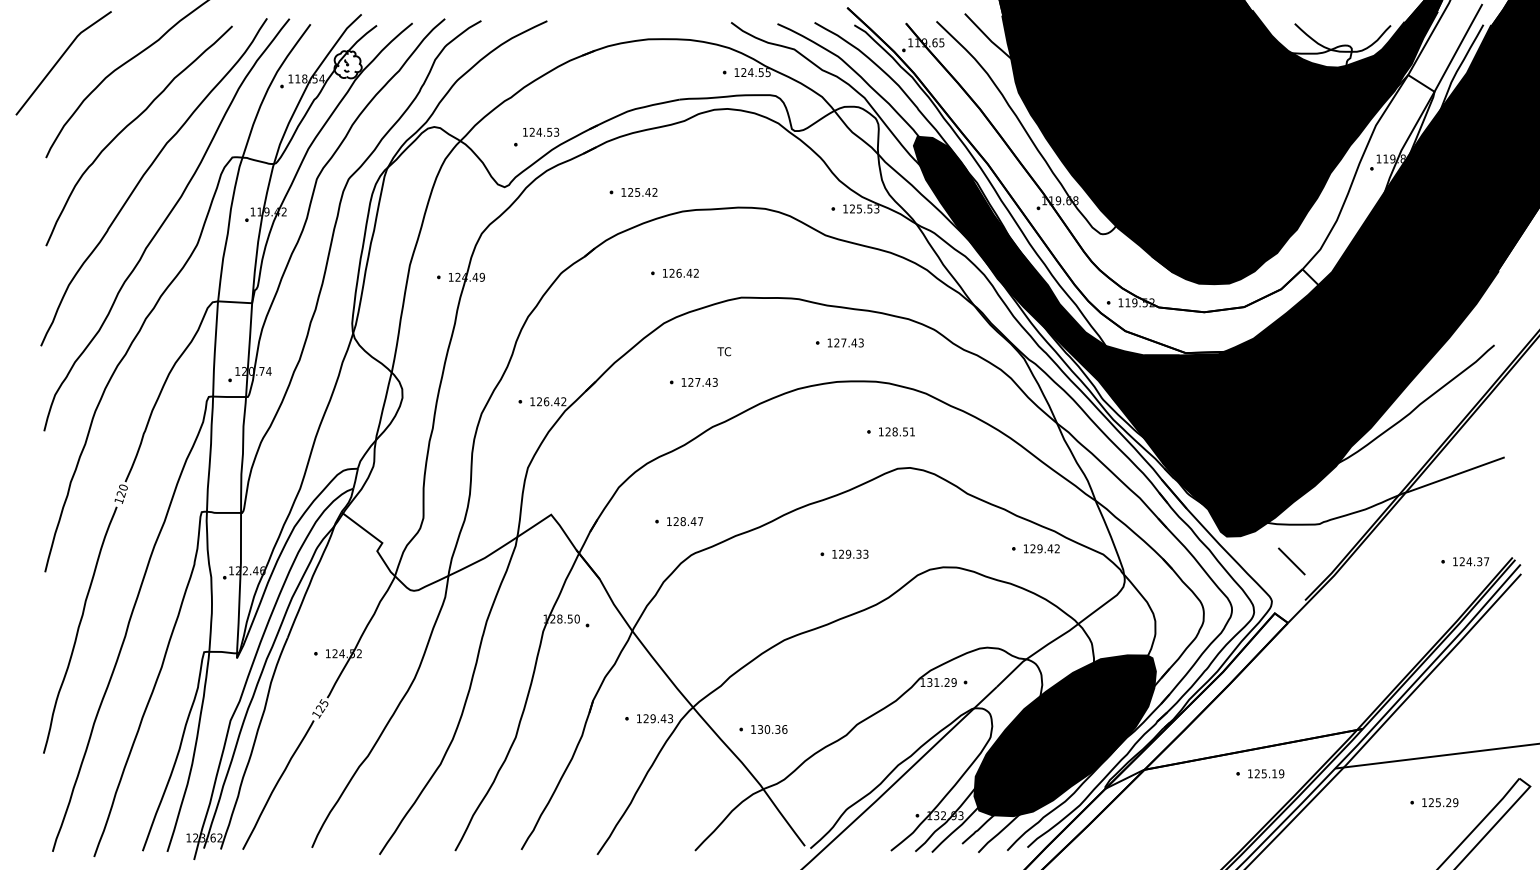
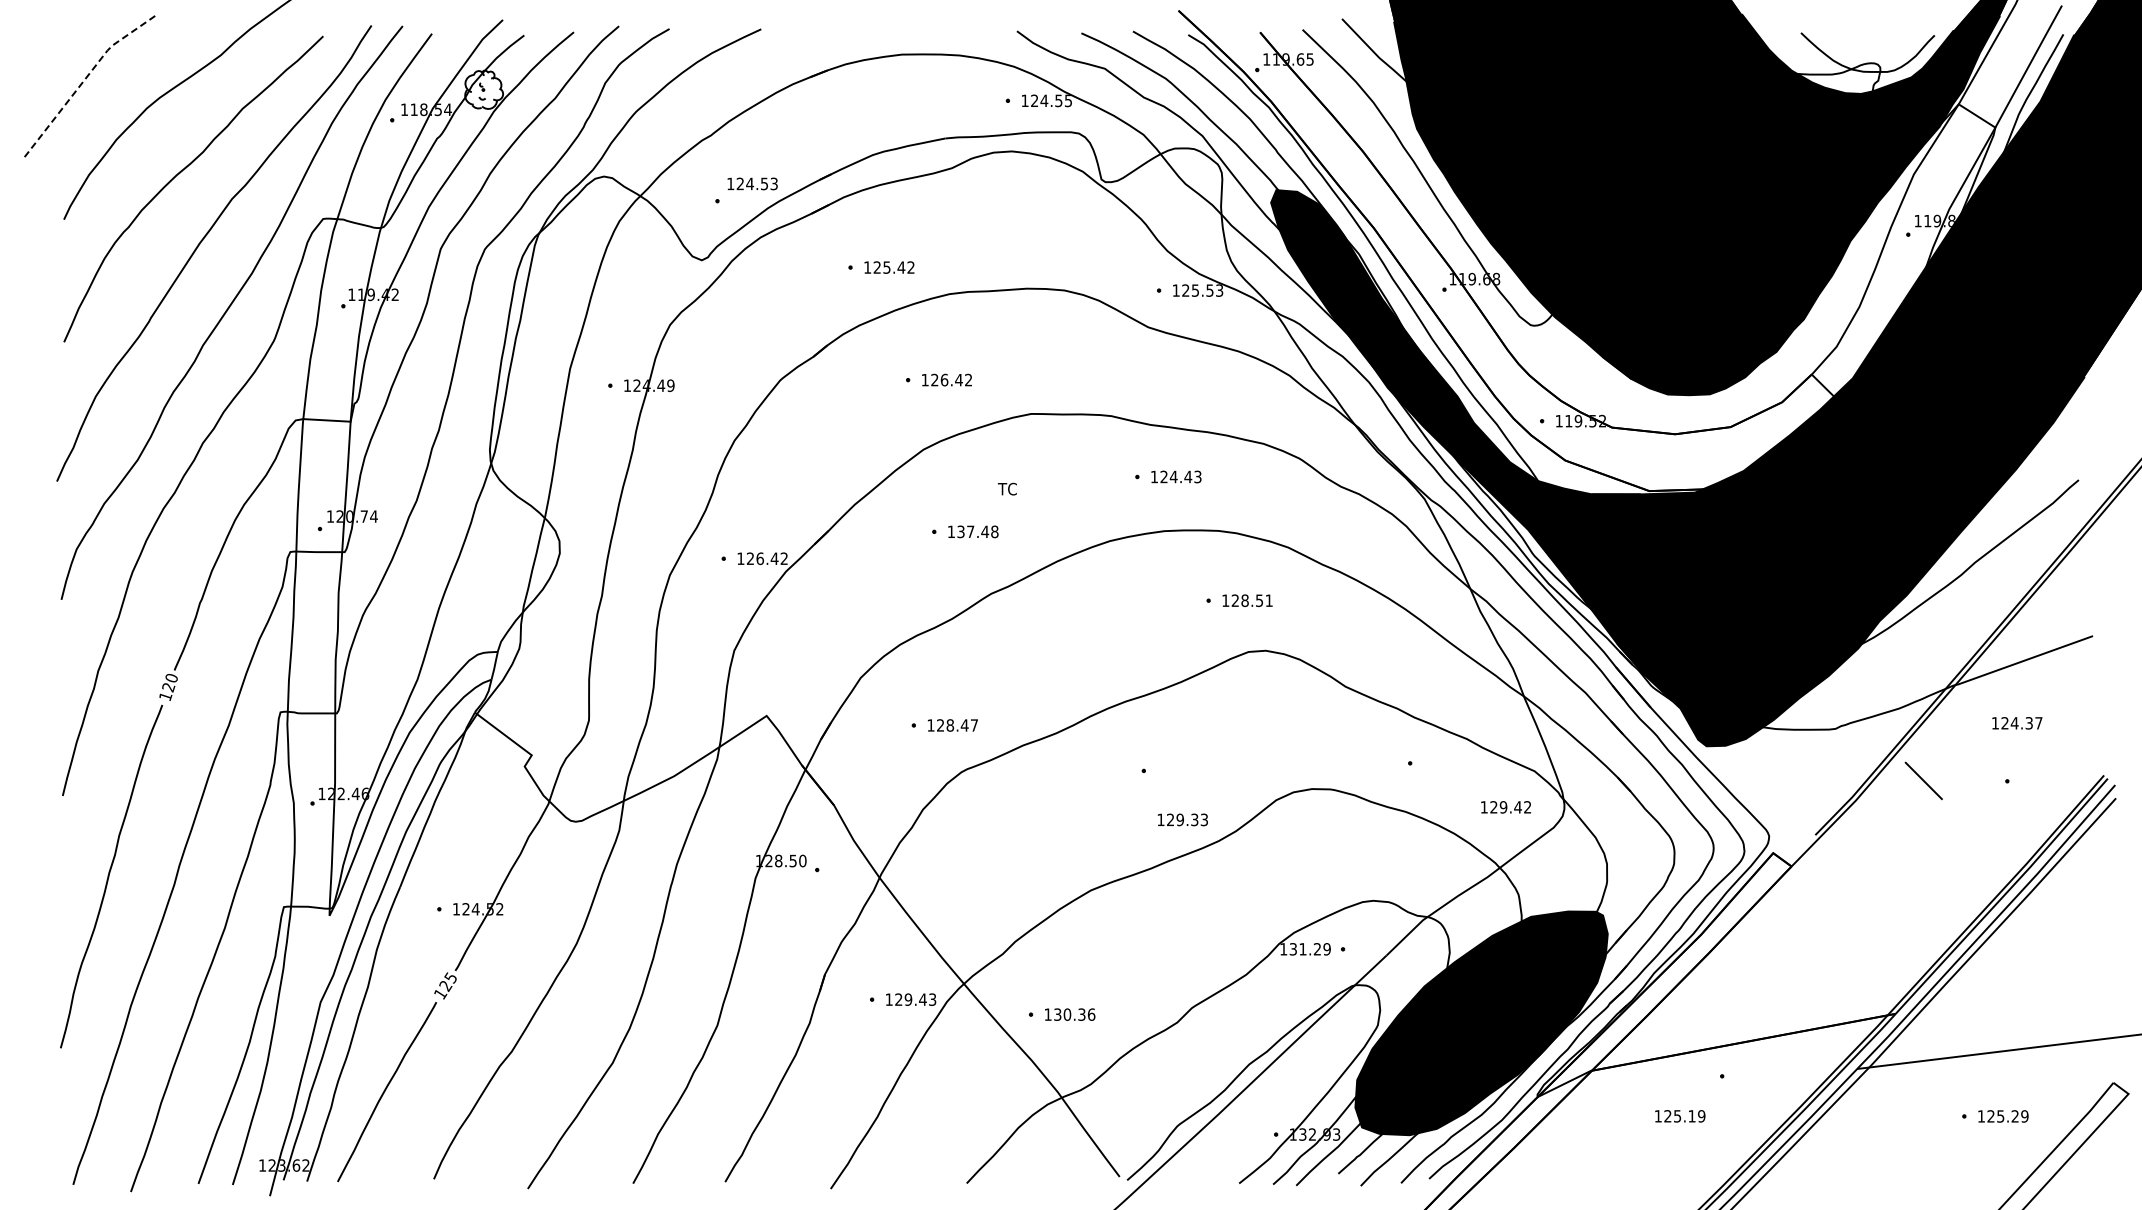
line: (60, 58) -> (83, 81), solid -> dashed
text: (843, 342) -> (1173, 476), 127.43 -> 124.43
text: (702, 382) -> (977, 531), 127.43 -> 137.48
text: (1041, 548) -> (1505, 807), moved
text: (850, 553) -> (1182, 819), moved
line: (1291, 561) -> (1923, 780), moved
text: (1471, 561) -> (2017, 723), moved
text: (1266, 773) -> (1680, 1116), moved

